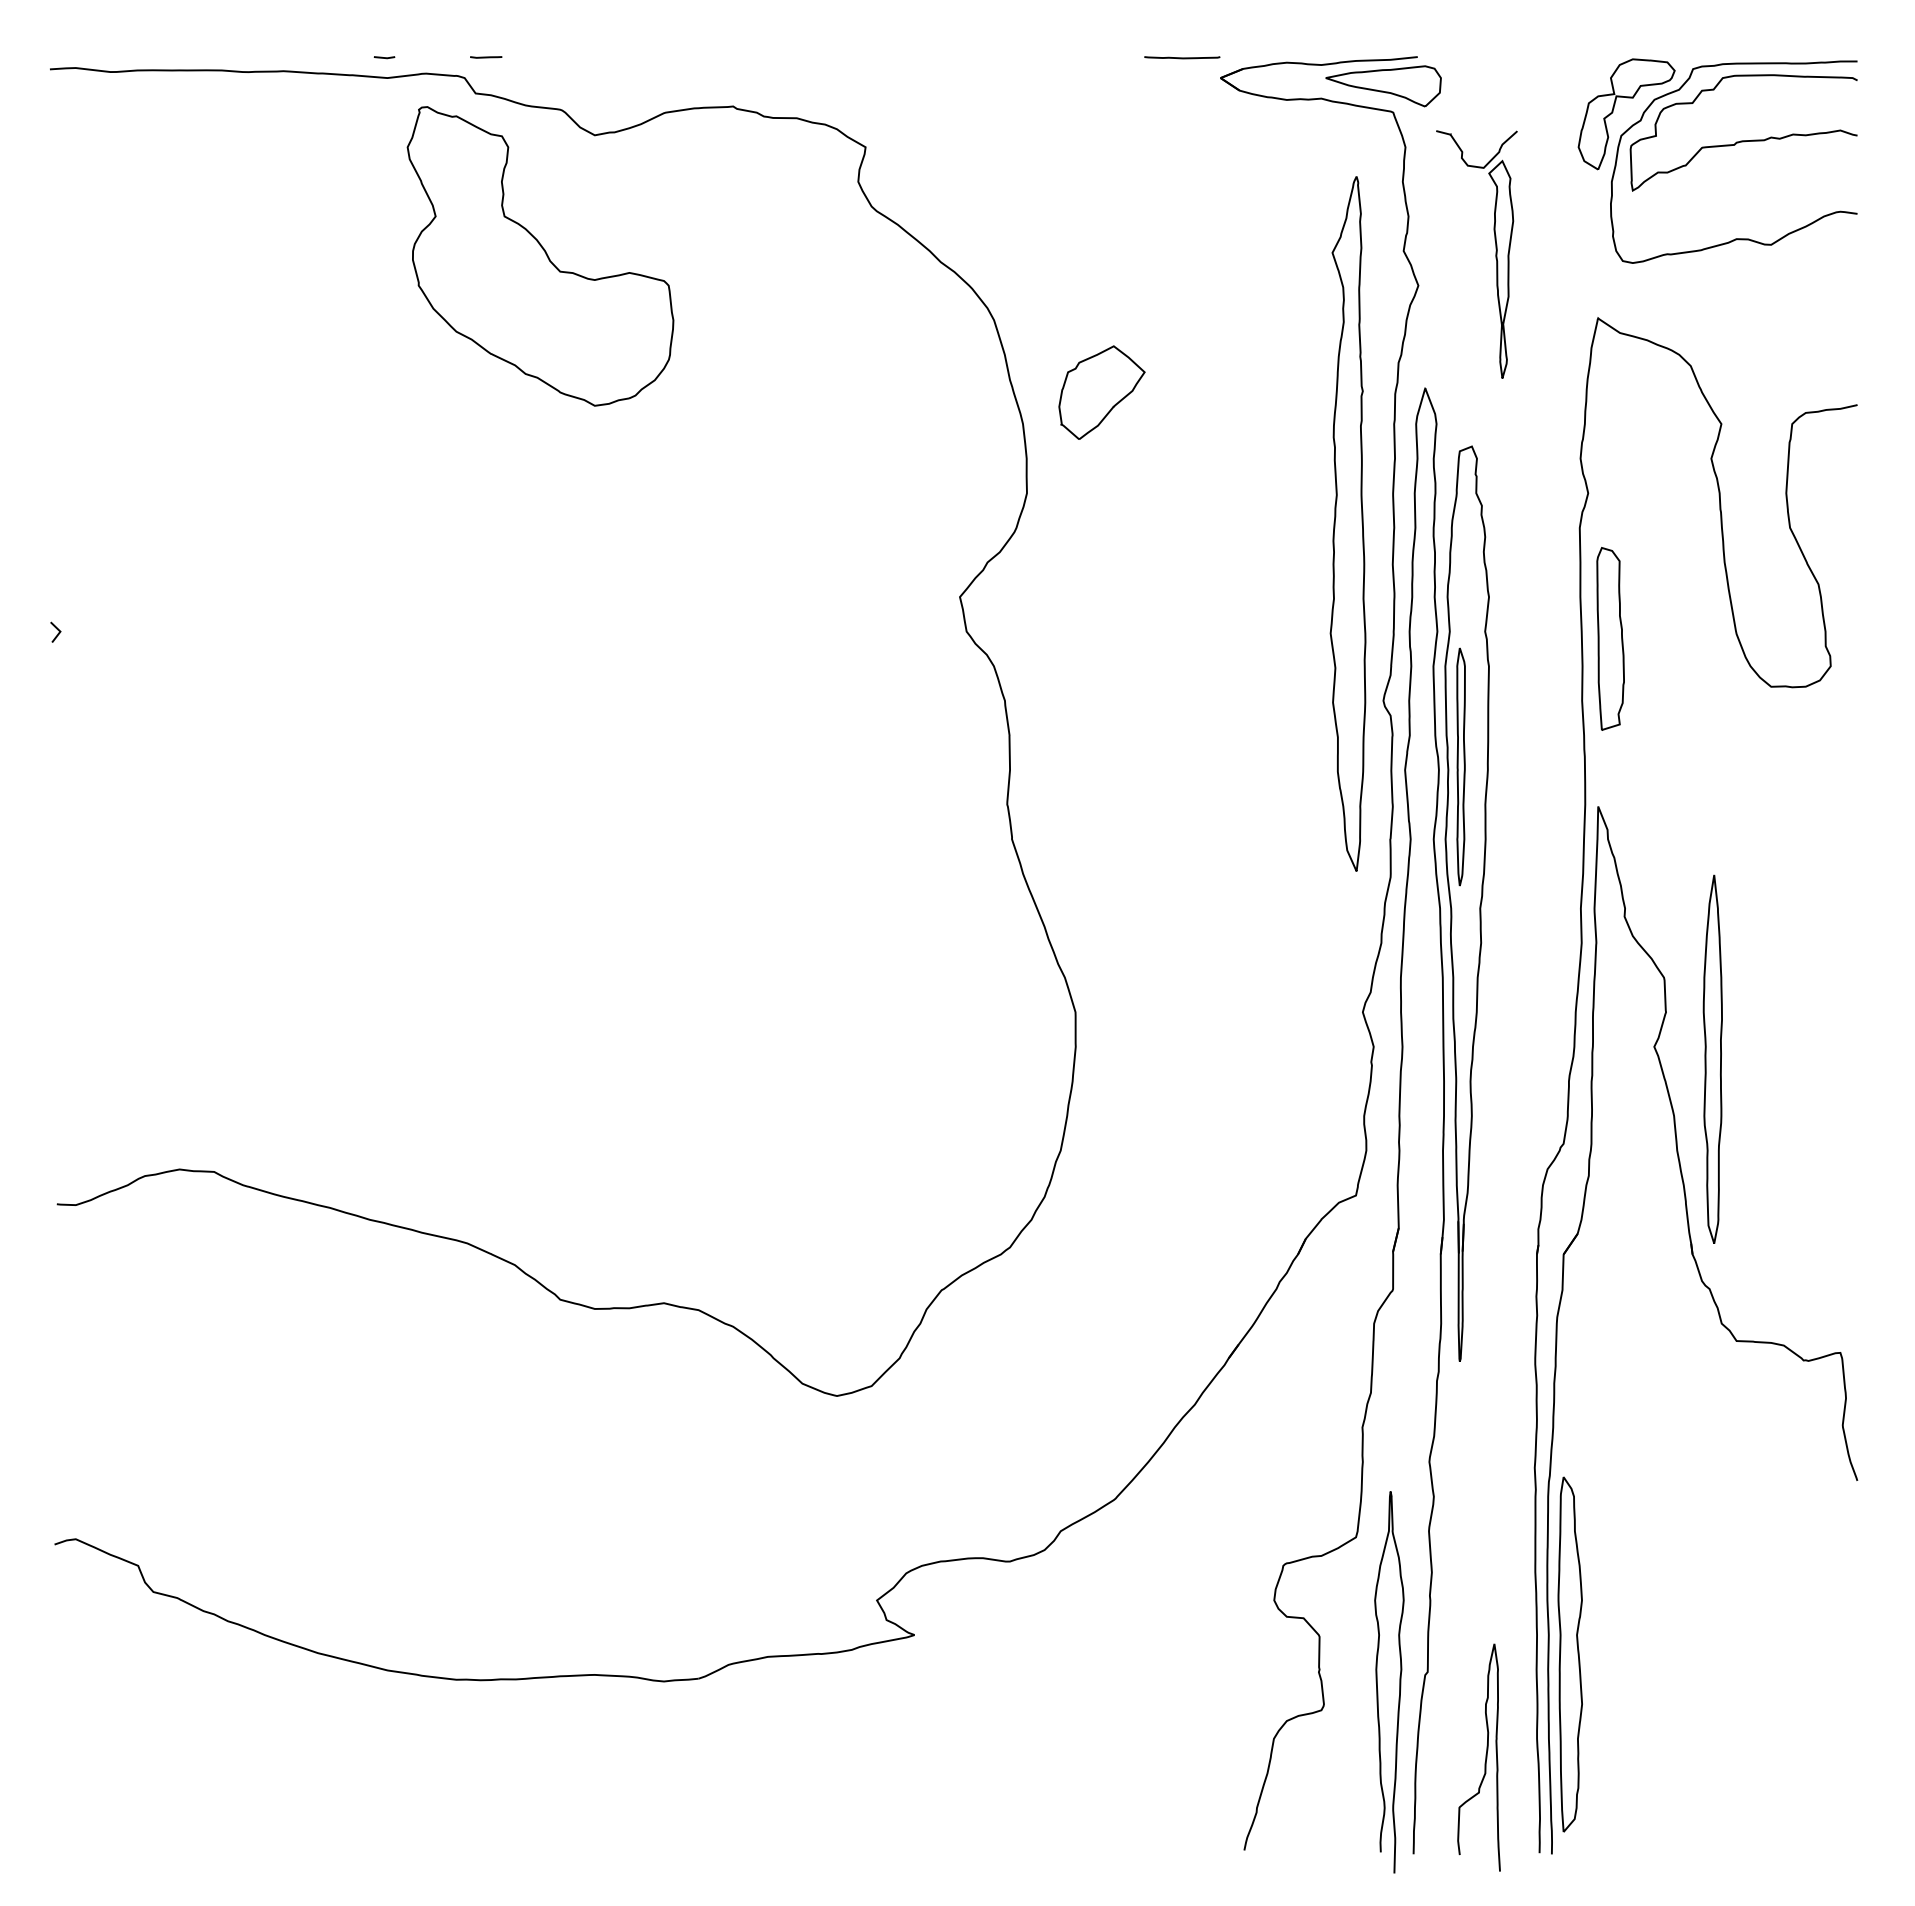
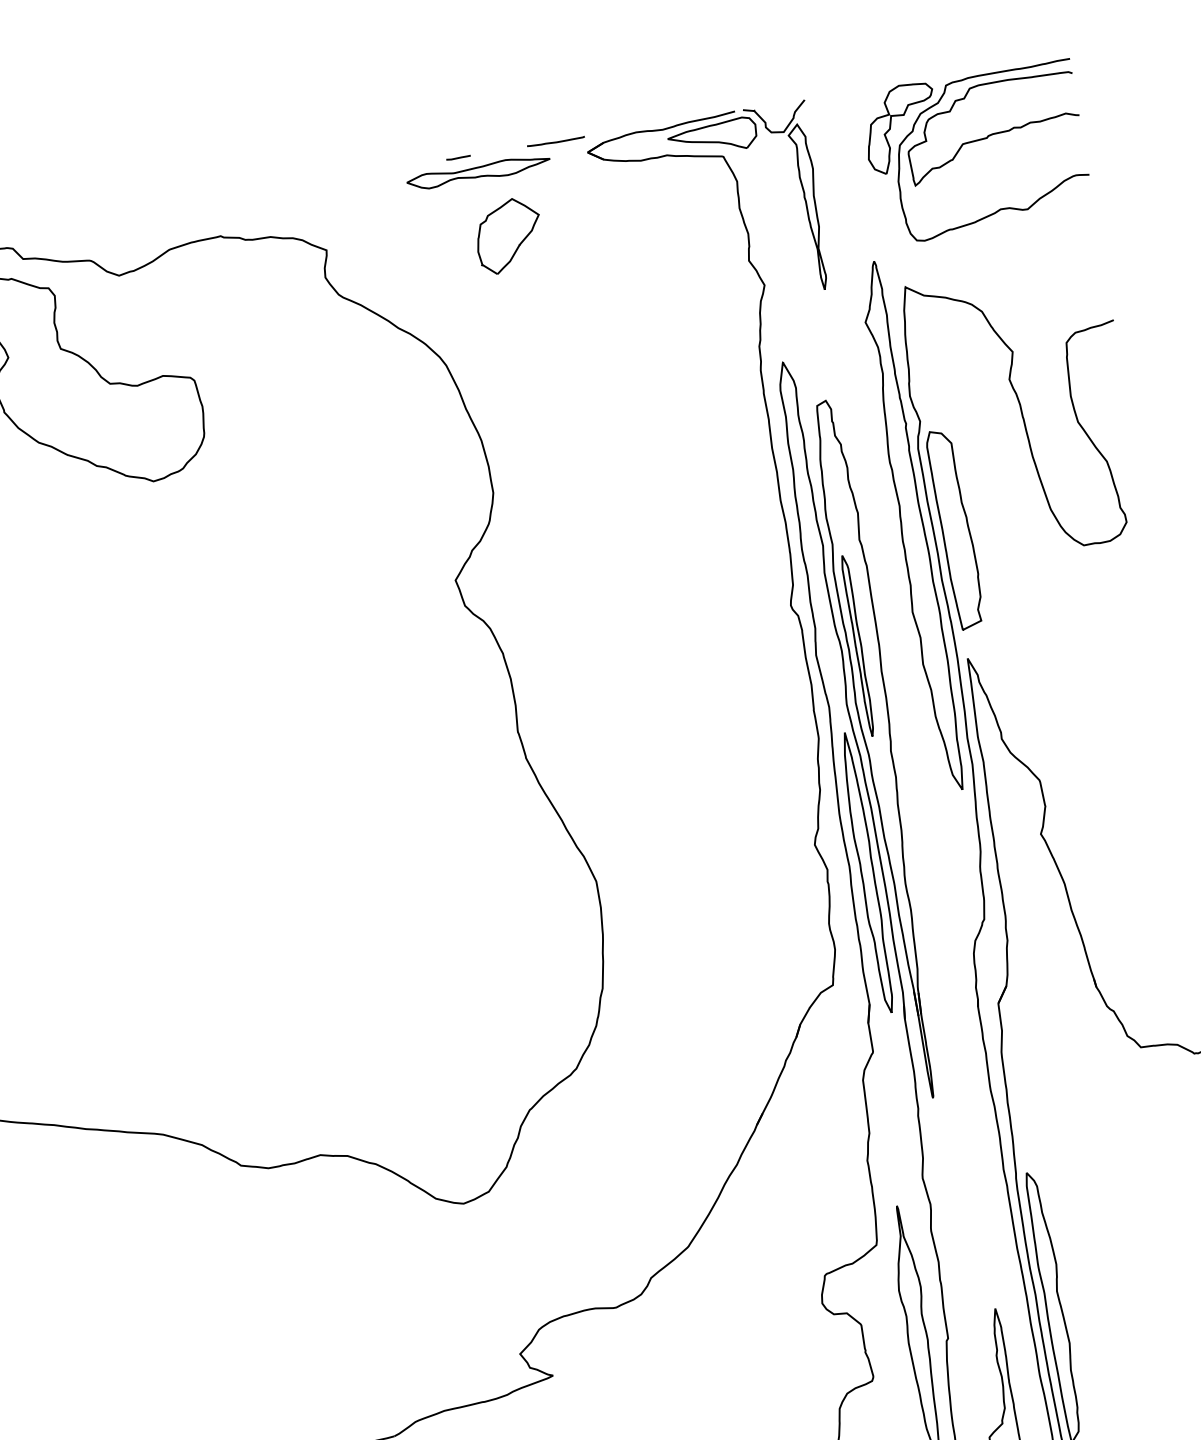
line: (486, 57) -> (458, 158), moved
part: (1076, 79) -> (478, 171), added
part: (1495, 254) -> (803, 196), moved
part: (1101, 392) -> (508, 235), moved
part: (1347, 523) -> (911, 526), moved
part: (1610, 638) -> (955, 529), size x1.43
part: (1712, 1058) -> (866, 872), moved

